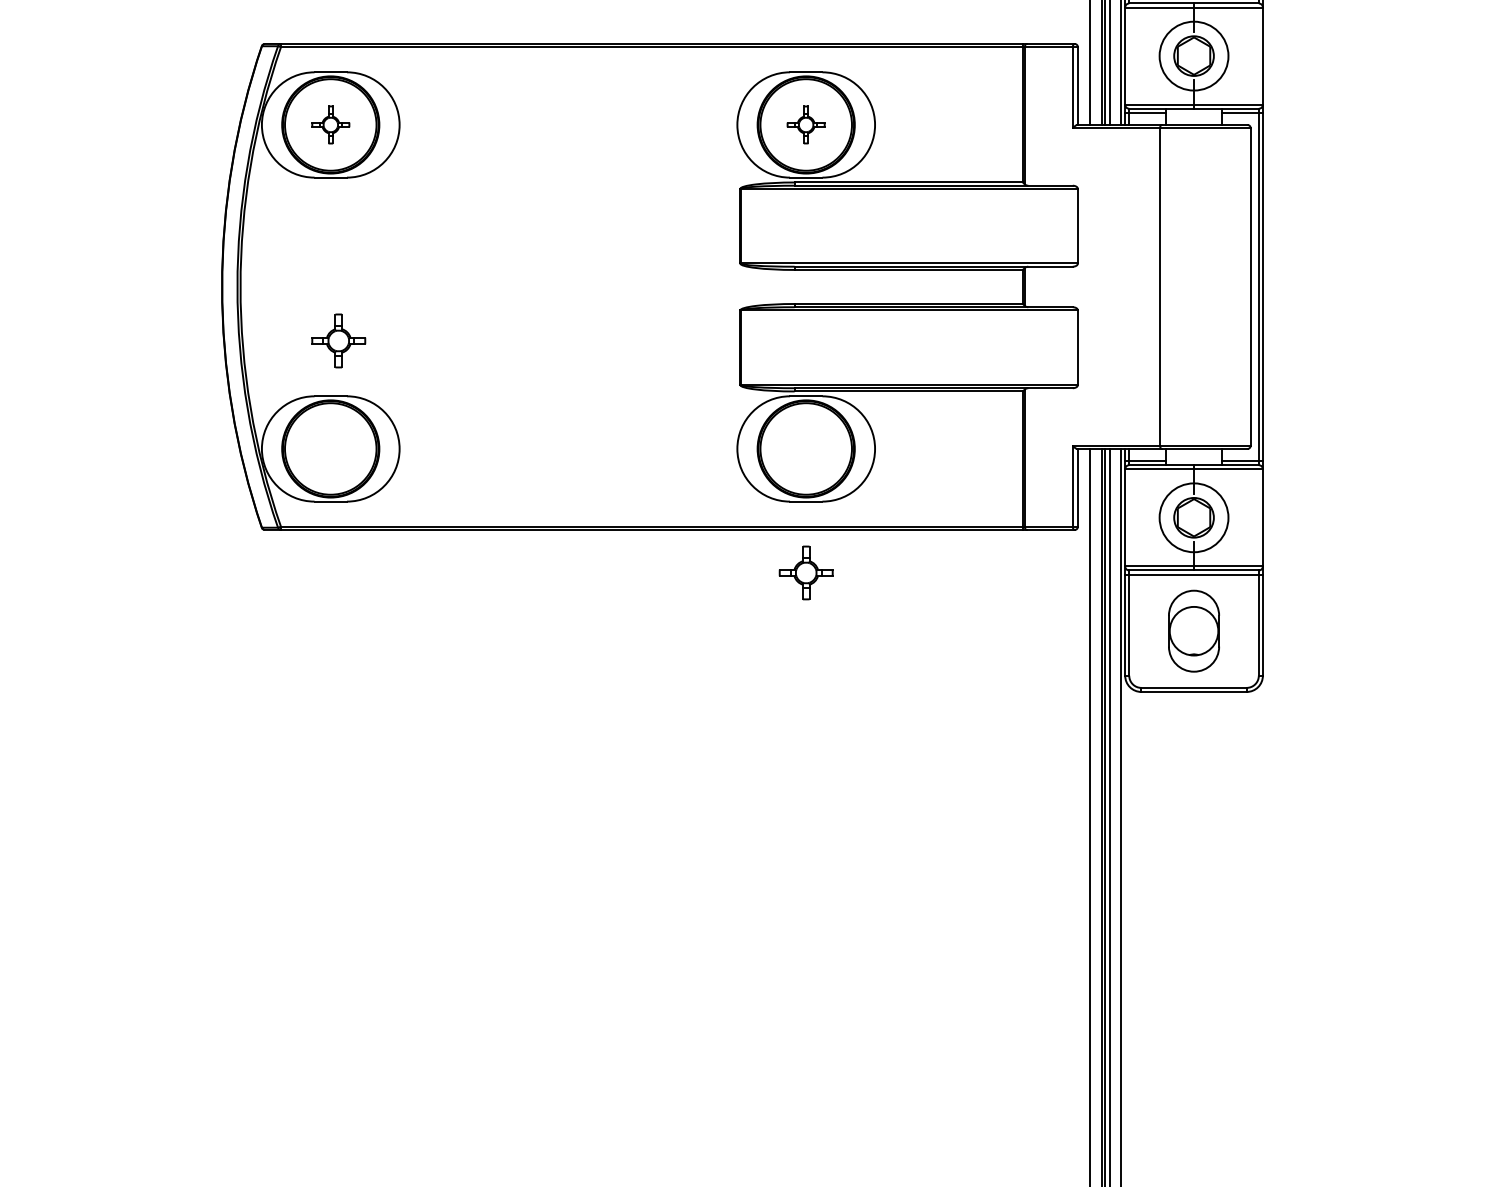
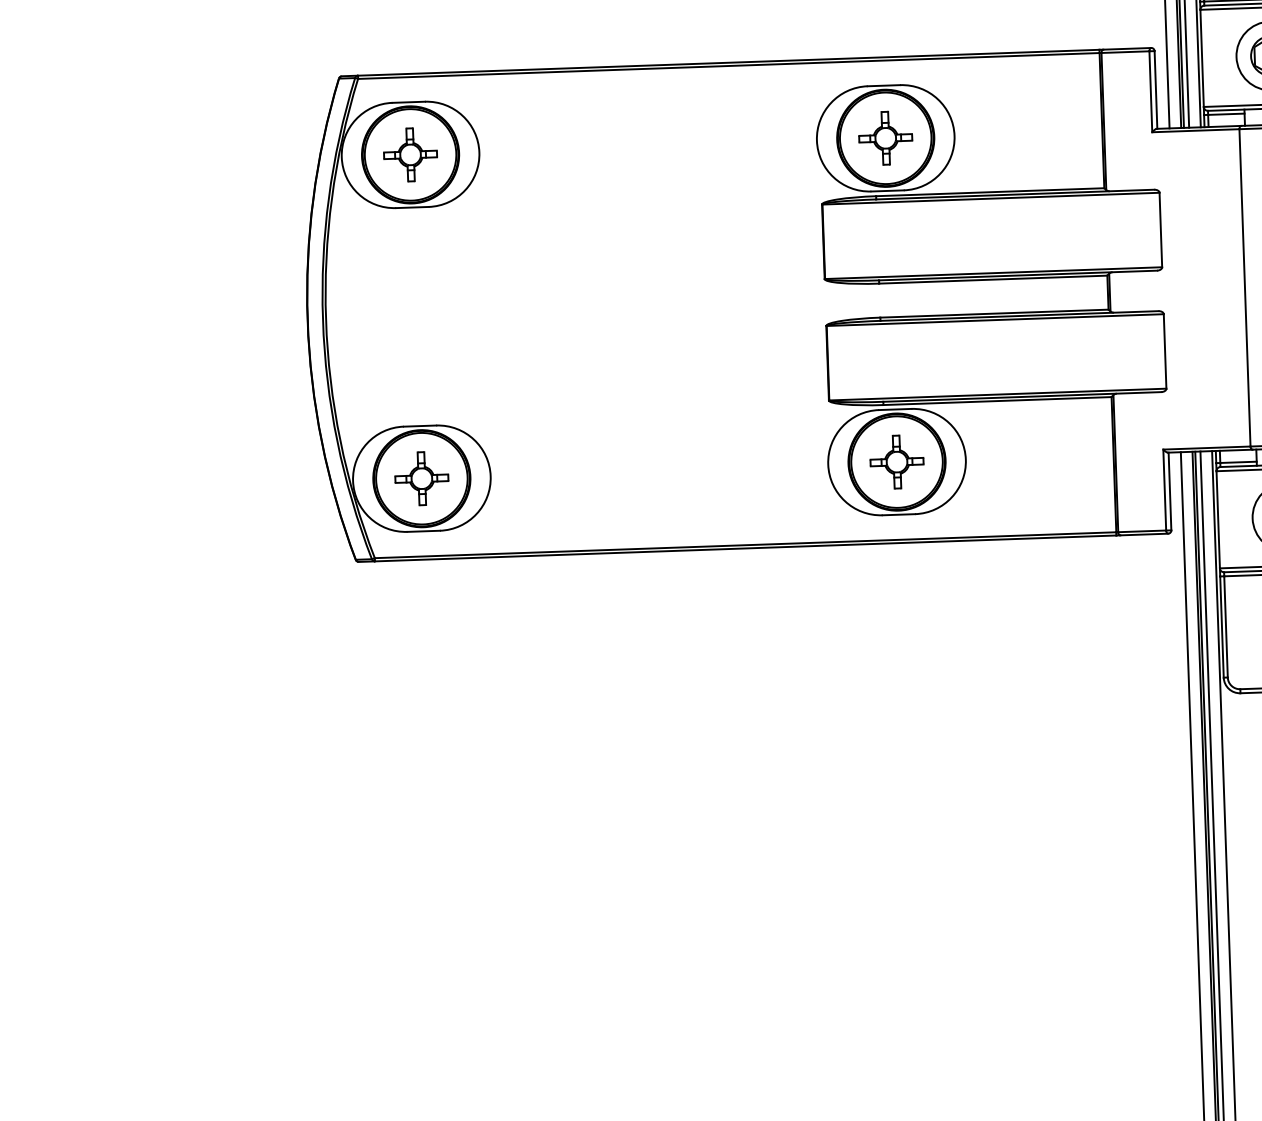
part: (330, 124) -> (410, 154), size x1.43
part: (805, 124) -> (884, 137), size x1.43
part: (338, 340) -> (421, 478), moved
part: (805, 572) -> (896, 461), moved

